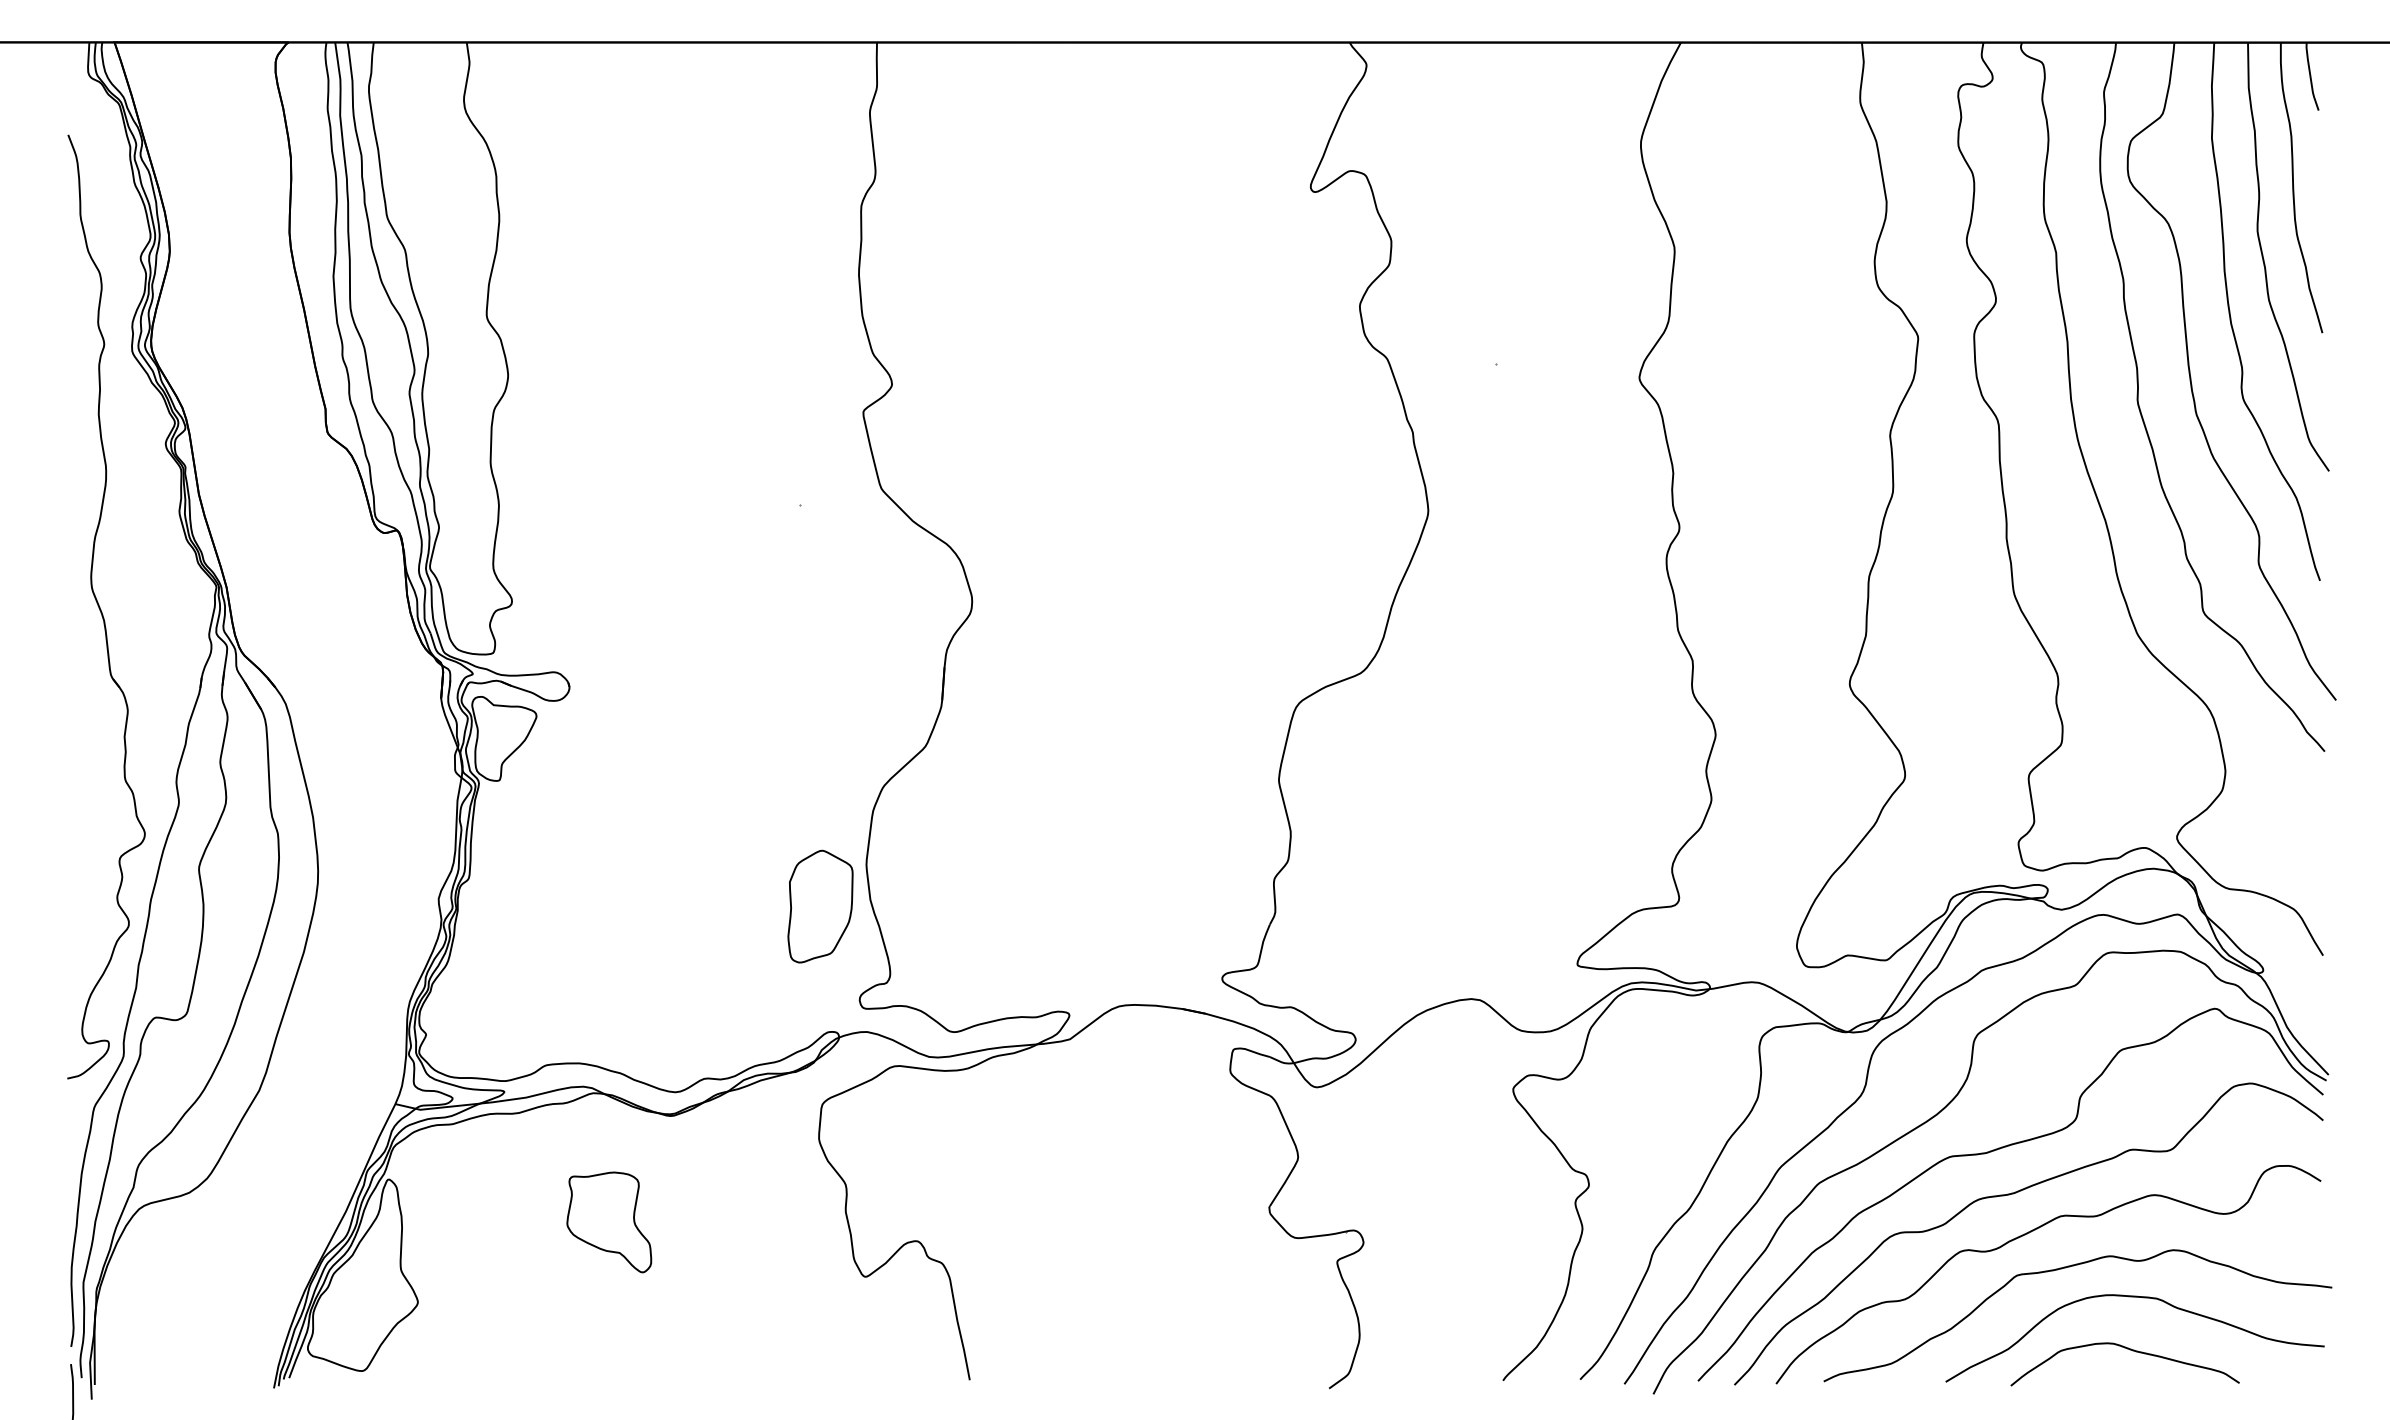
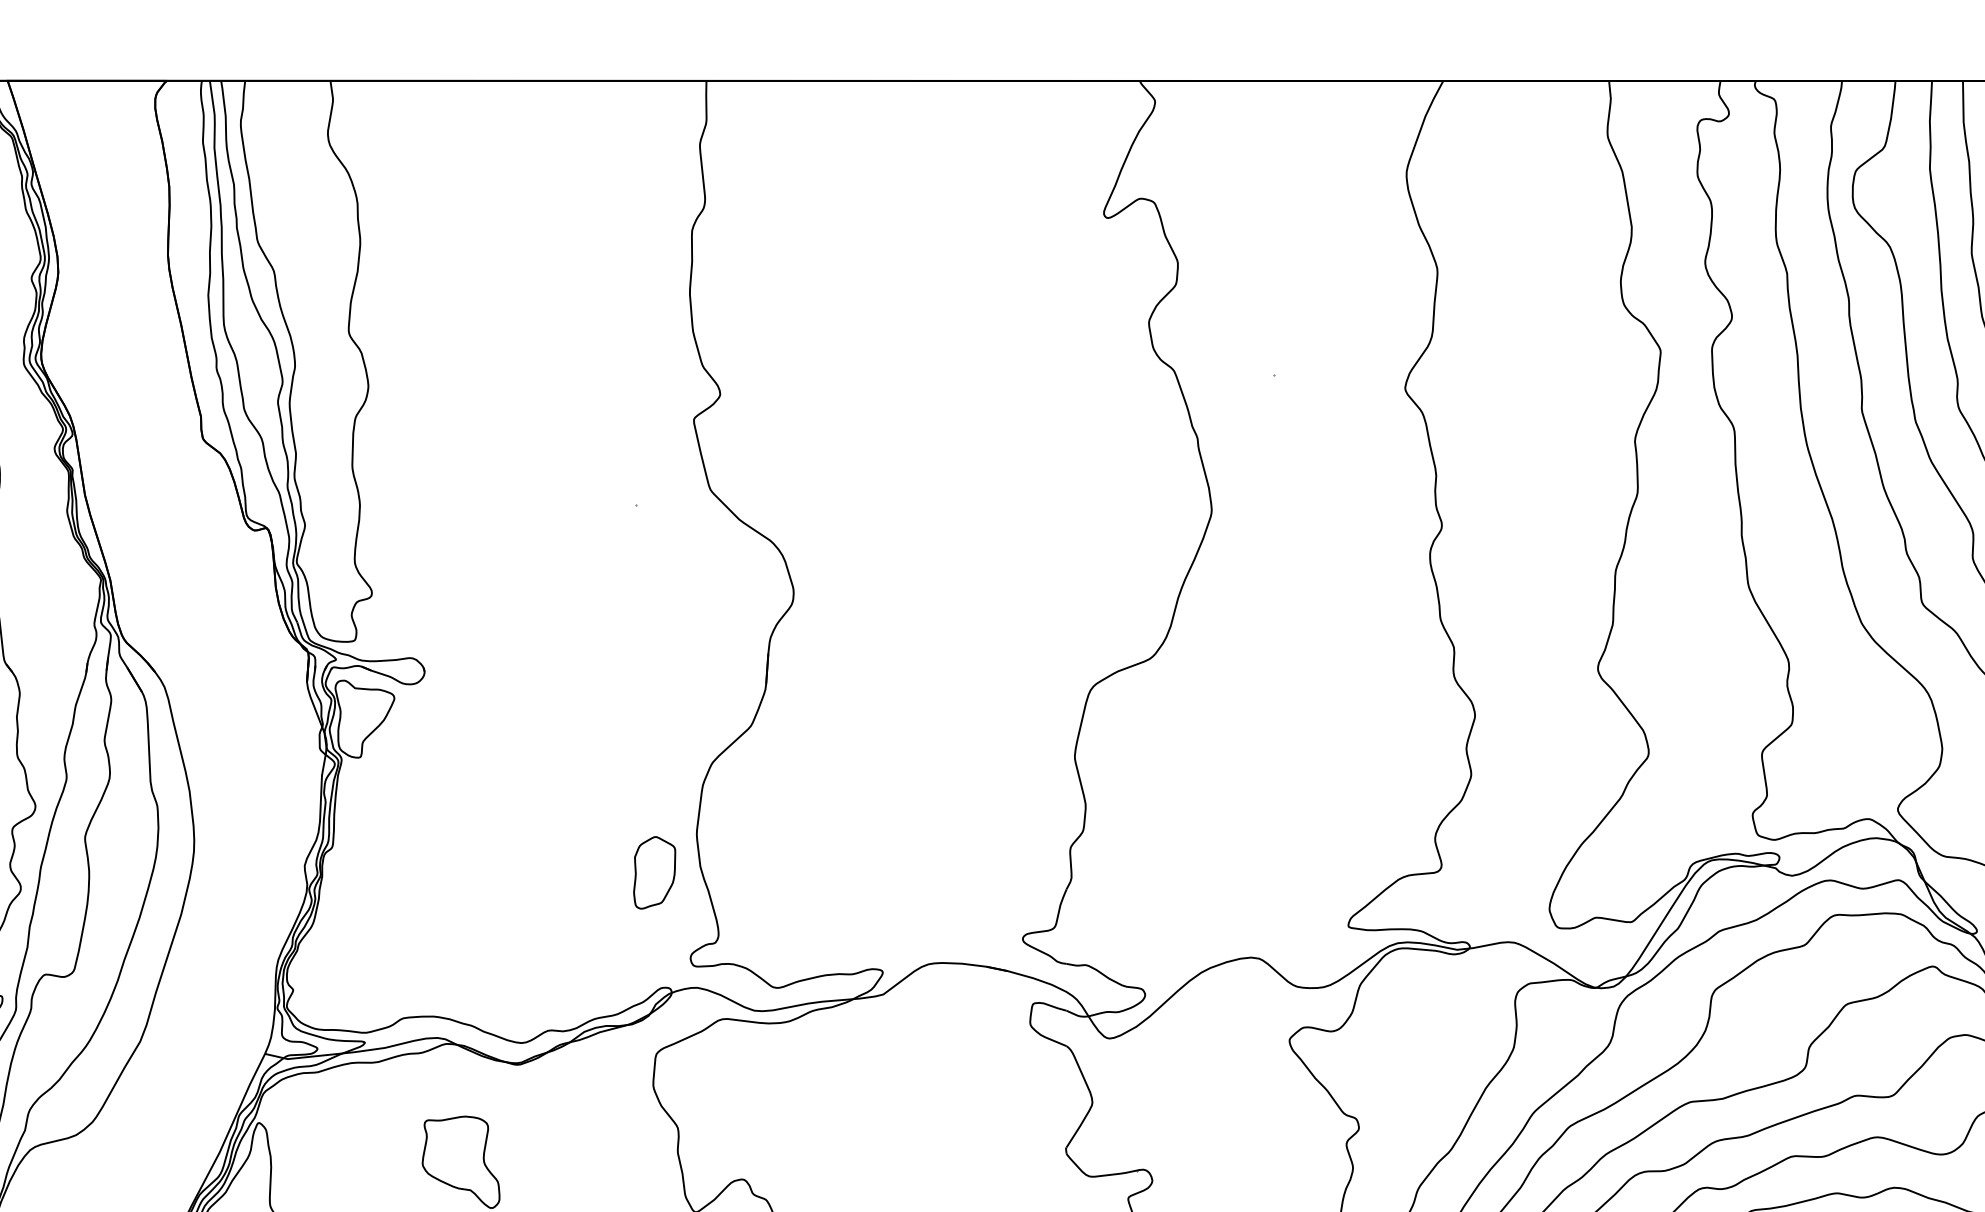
part: (820, 906) -> (654, 872), size x0.7

